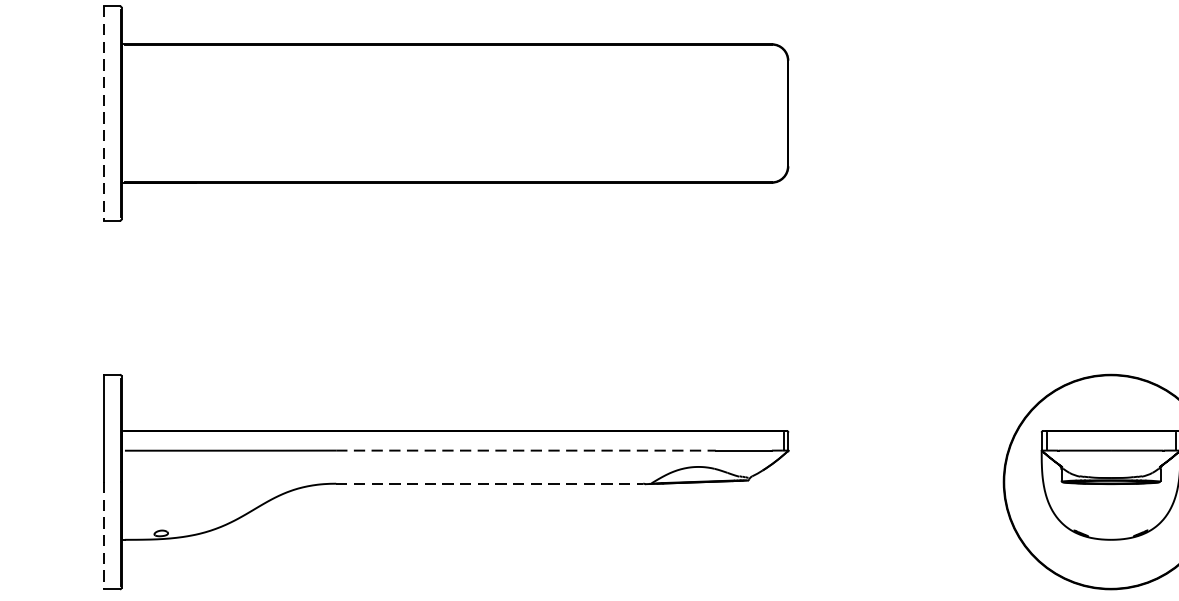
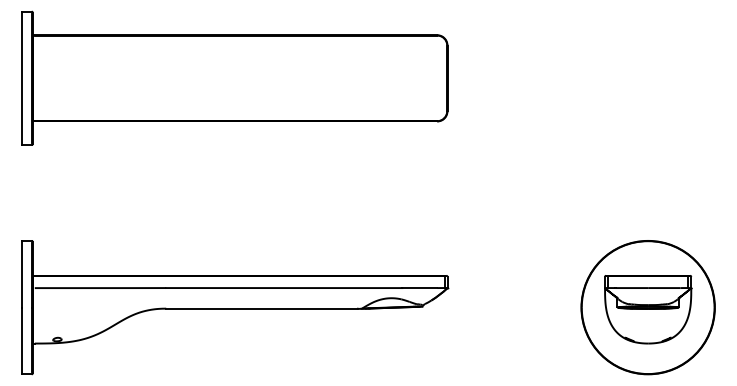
line: (105, 113) -> (22, 78), dashed -> solid
line: (526, 451) -> (284, 288), dashed -> solid
line: (490, 483) -> (262, 308), dashed -> solid
line: (105, 536) -> (22, 341), dashed -> solid

